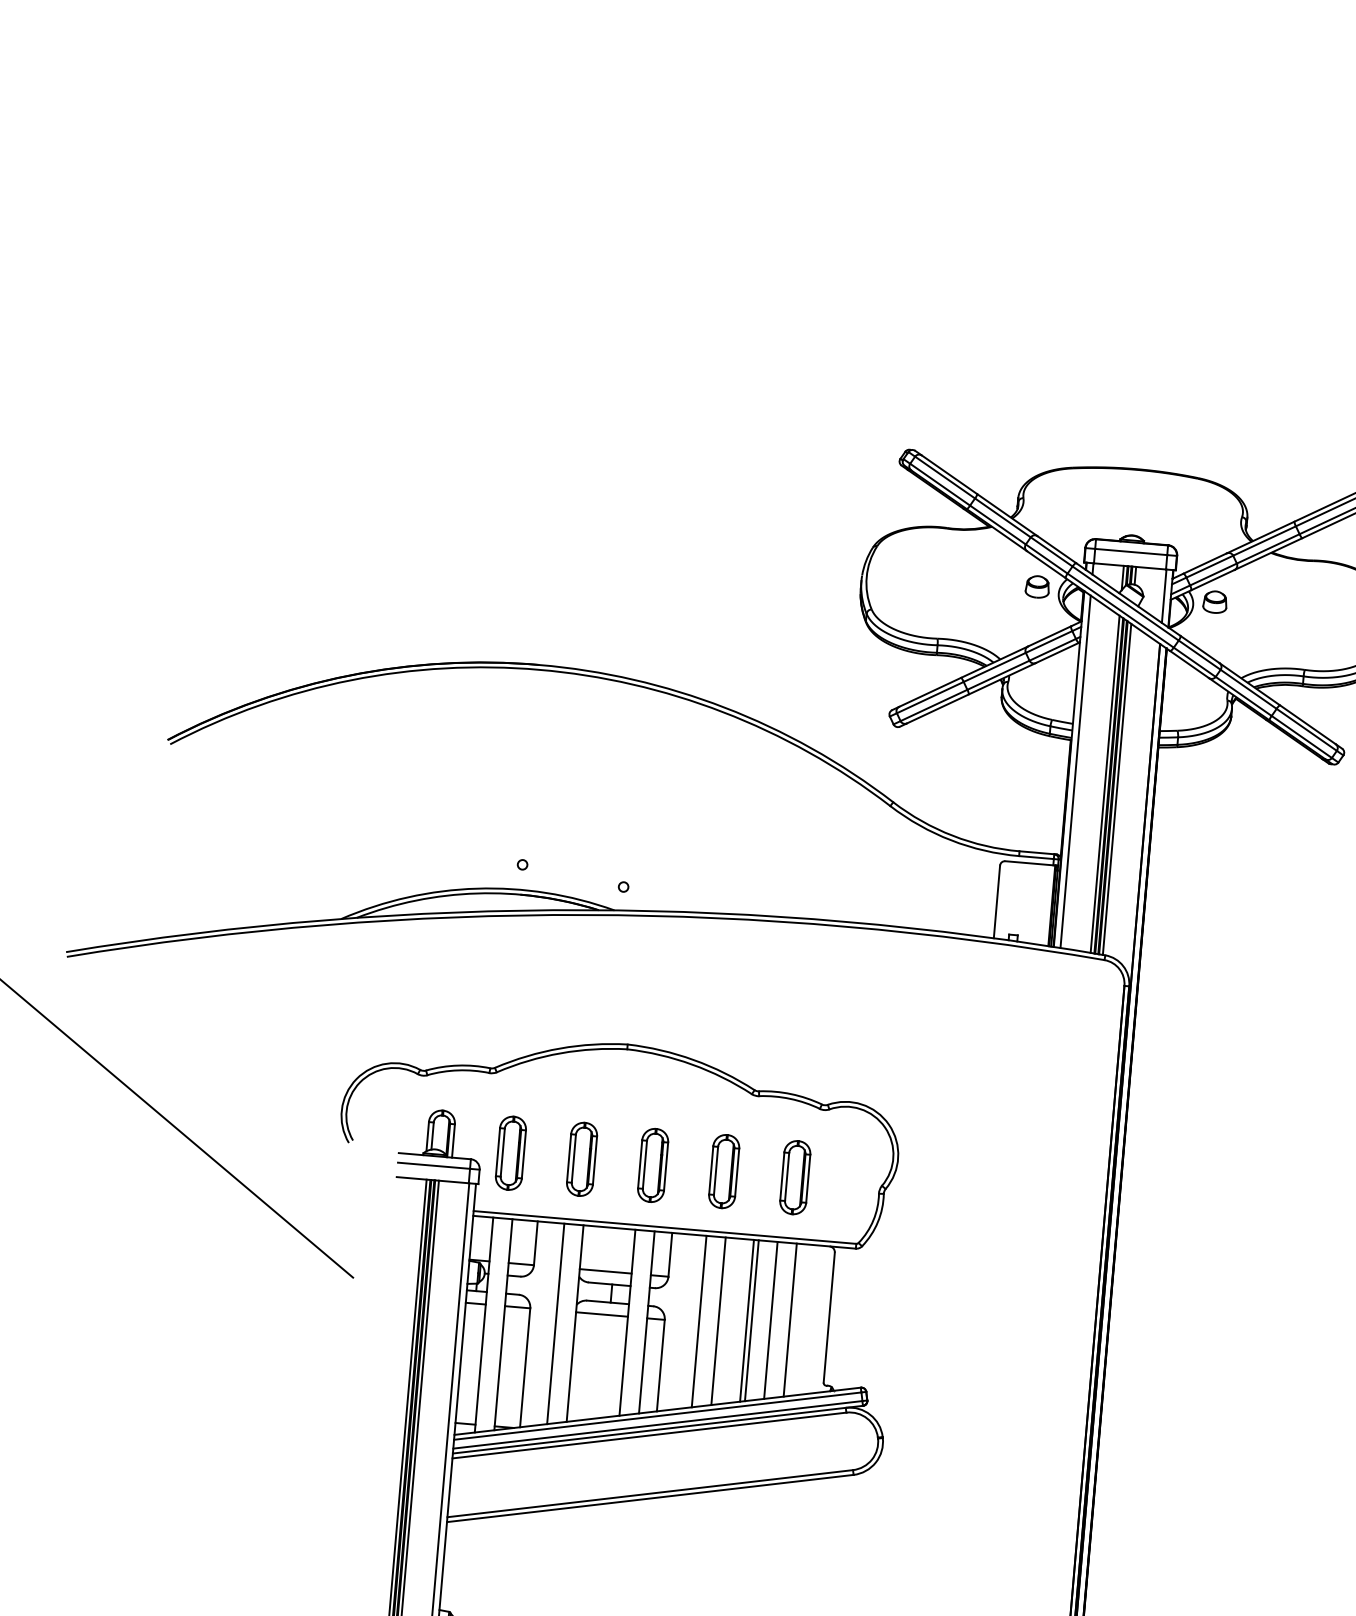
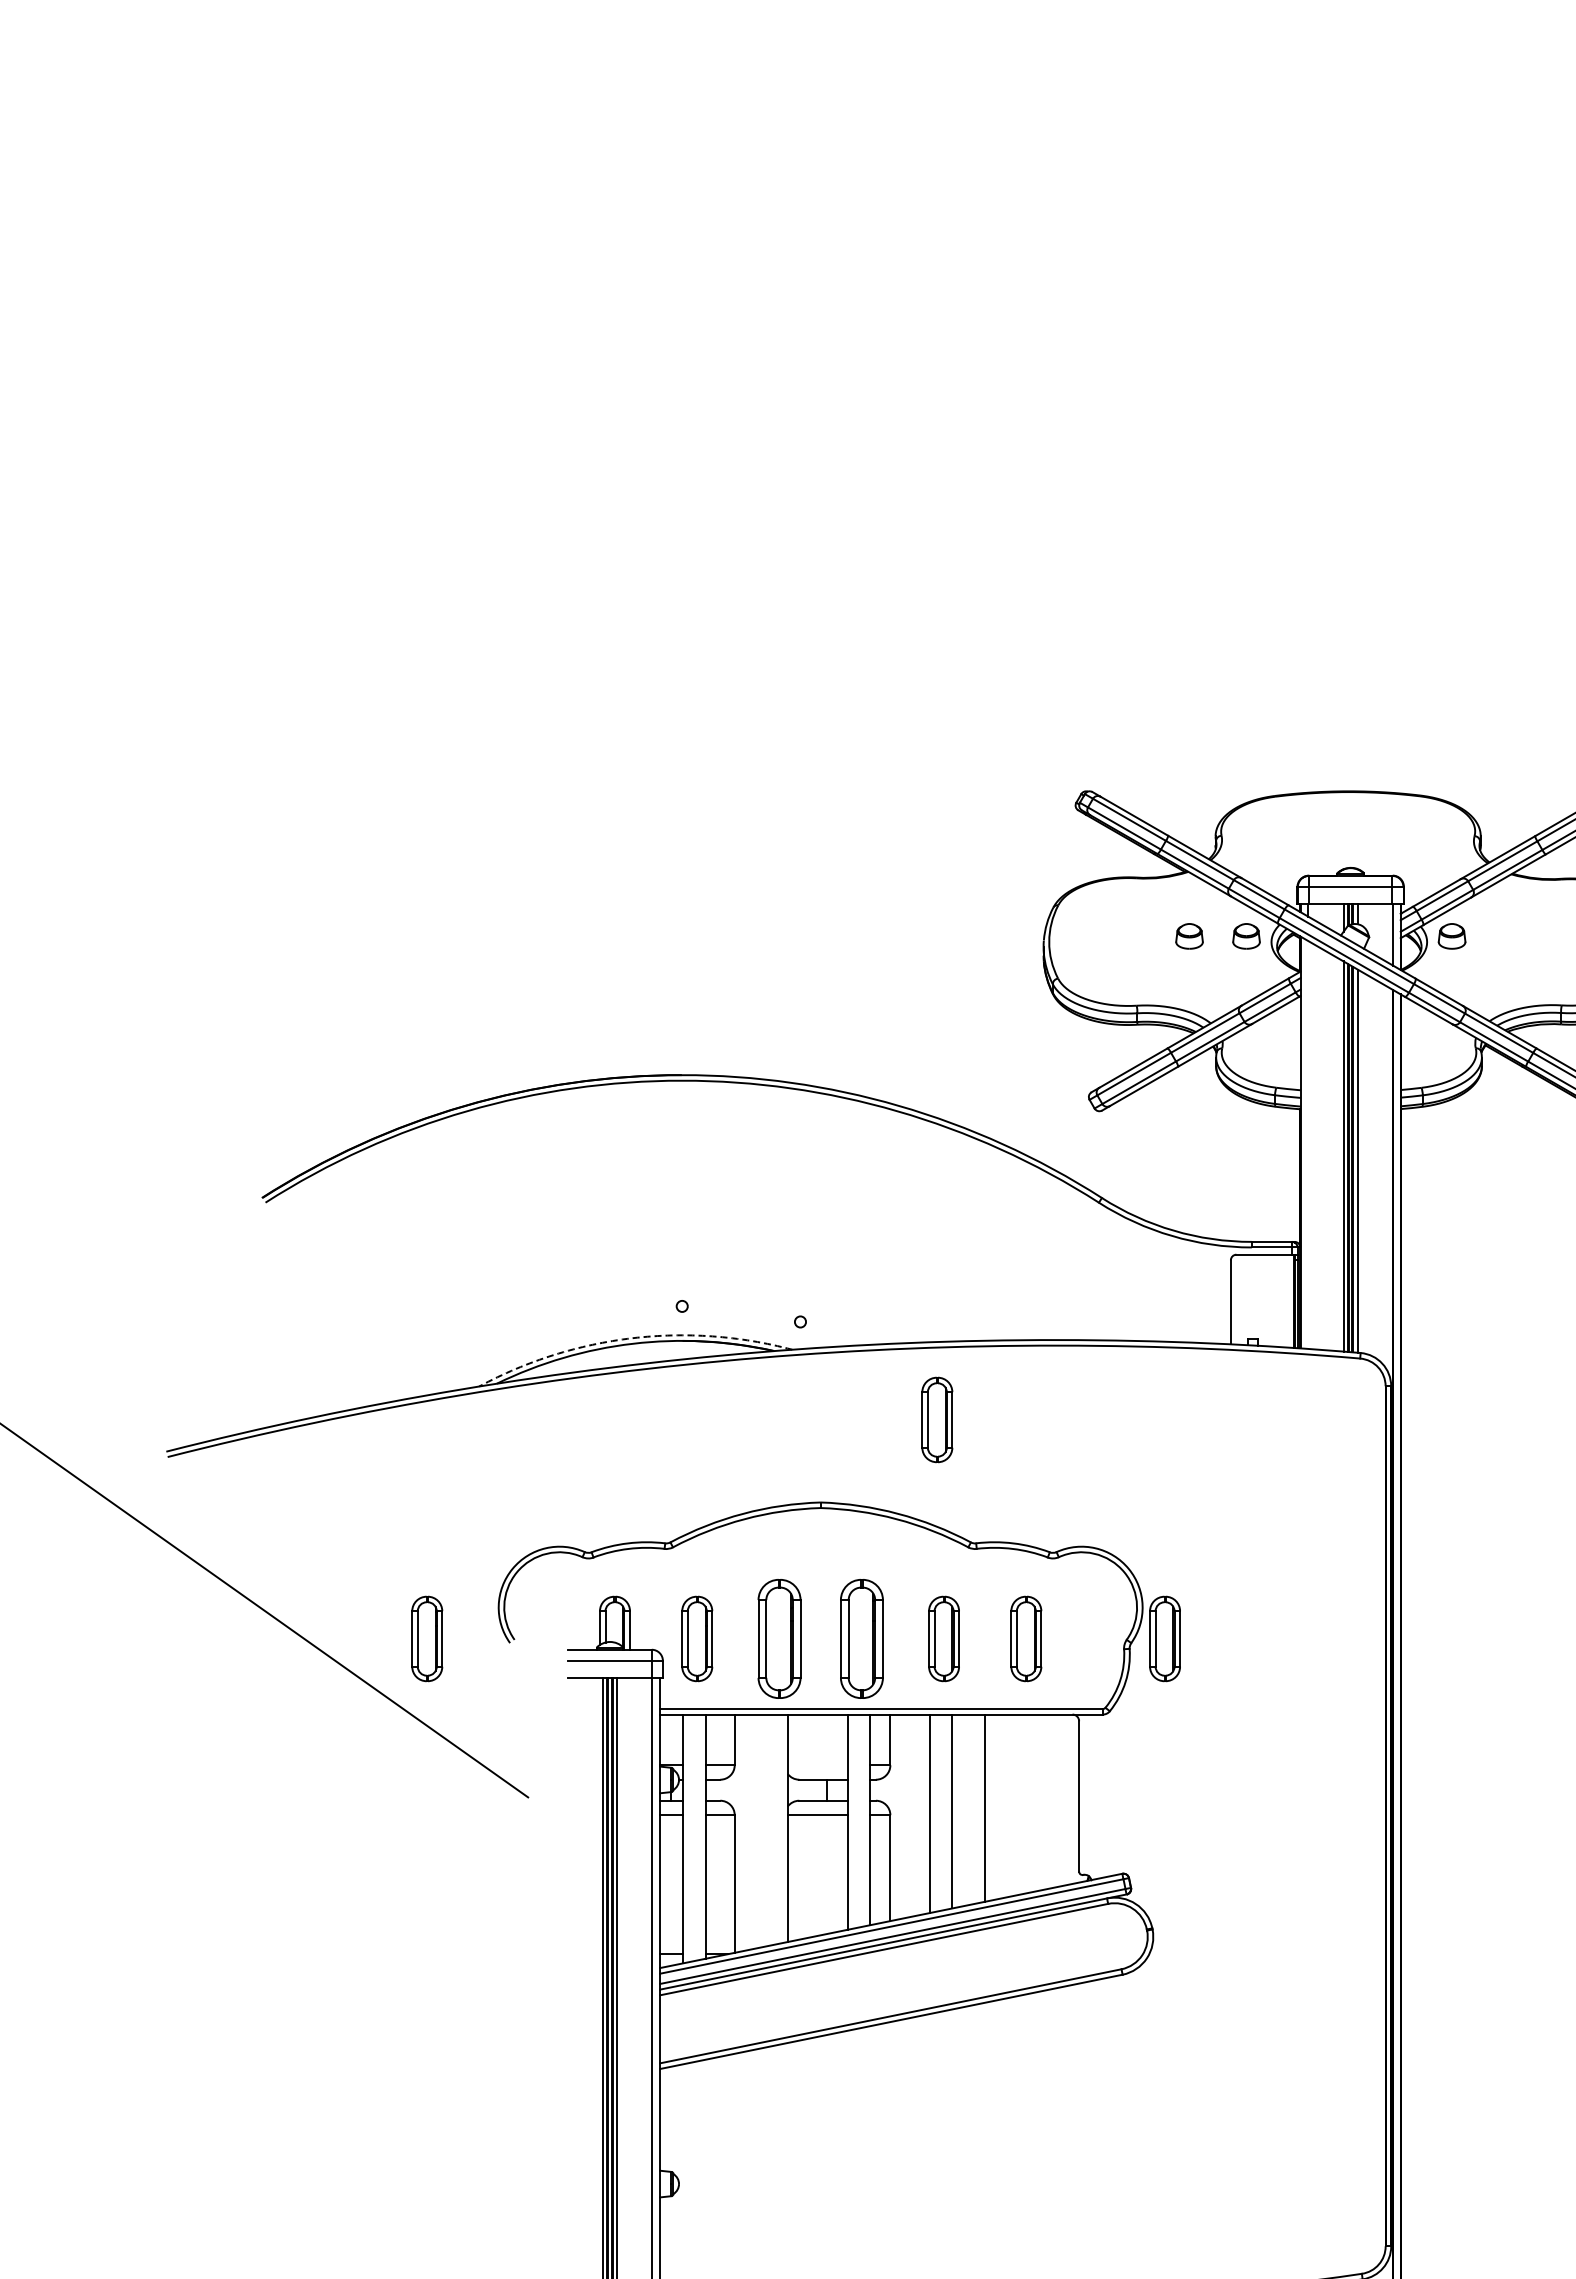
part: (988, 582) -> (1189, 936), added
line: (1075, 771) -> (1308, 1144), removed
arc: (477, 888) -> (632, 1338), solid -> dashed
part: (734, 981) -> (937, 1419), added
part: (277, 1132) -> (427, 1638), added
part: (582, 1158) -> (779, 1638), size x1.4
part: (652, 1165) -> (861, 1638), size x1.4
part: (914, 1187) -> (1164, 1638), added
line: (605, 1271) -> (817, 1765), removed
line: (790, 1319) -> (1034, 1802), removed
line: (751, 1320) -> (990, 1807), removed
line: (770, 1320) -> (1012, 1805), removed
line: (555, 1323) -> (765, 1830), removed

